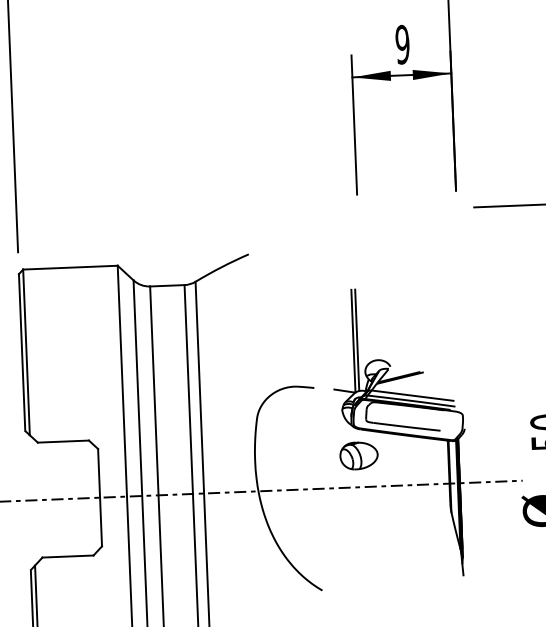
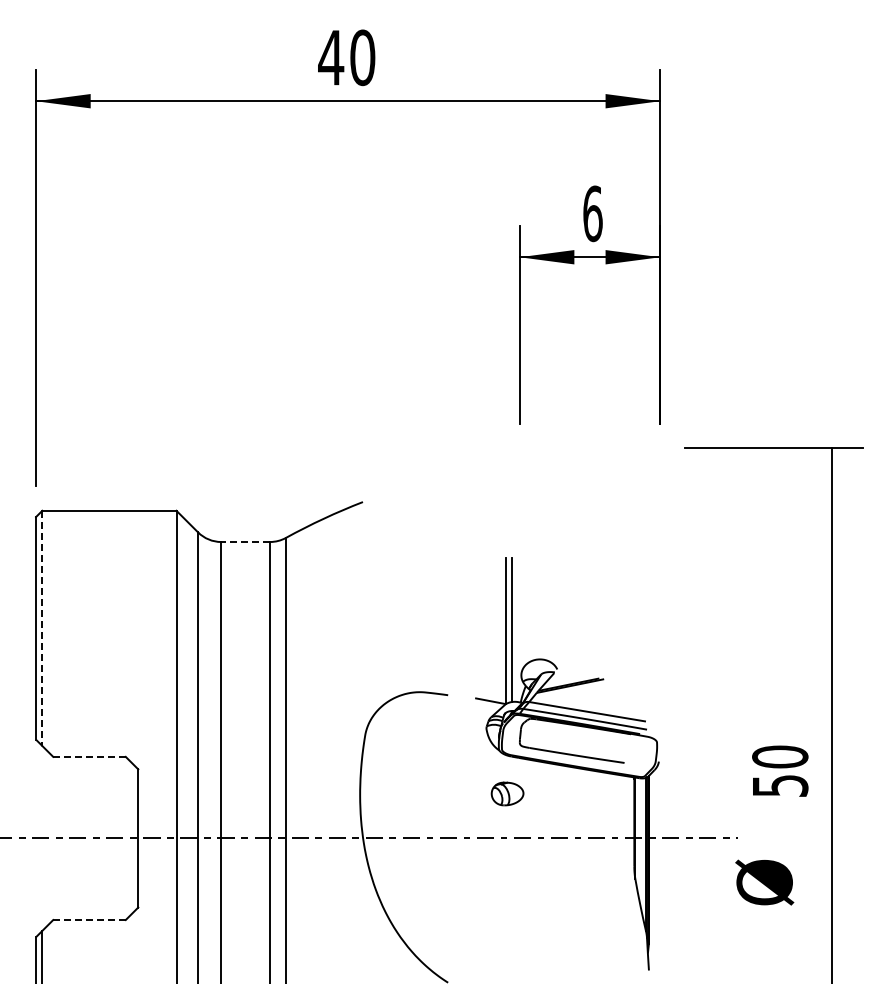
text: (402, 44) -> (592, 213), 9 -> 6
line: (167, 286) -> (245, 542), solid -> dashed
line: (26, 352) -> (42, 628), solid -> dashed
line: (63, 441) -> (89, 756), solid -> dashed
part: (358, 455) -> (507, 793), size x0.6
line: (68, 556) -> (90, 920), solid -> dashed

